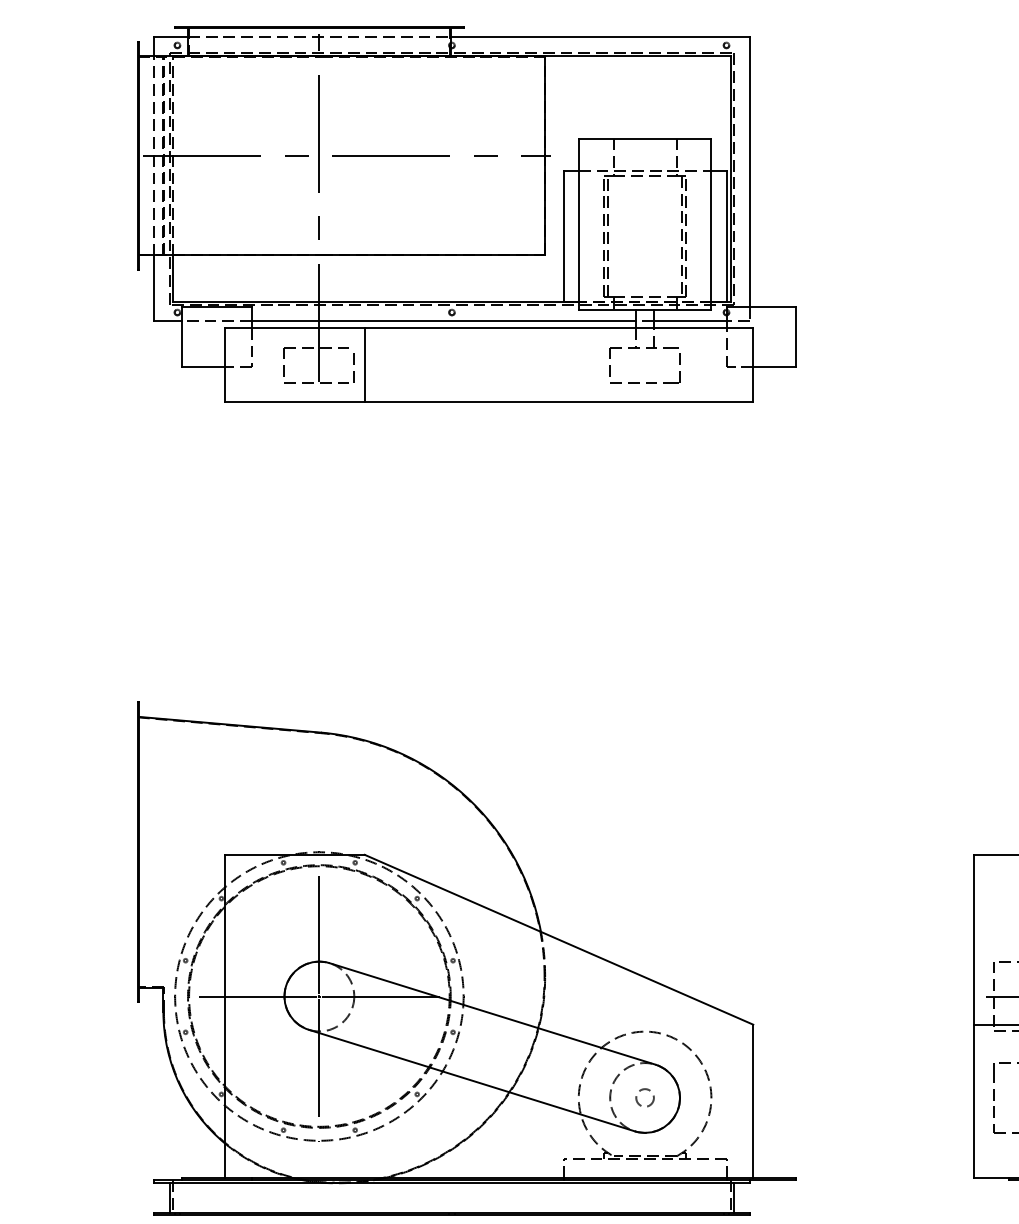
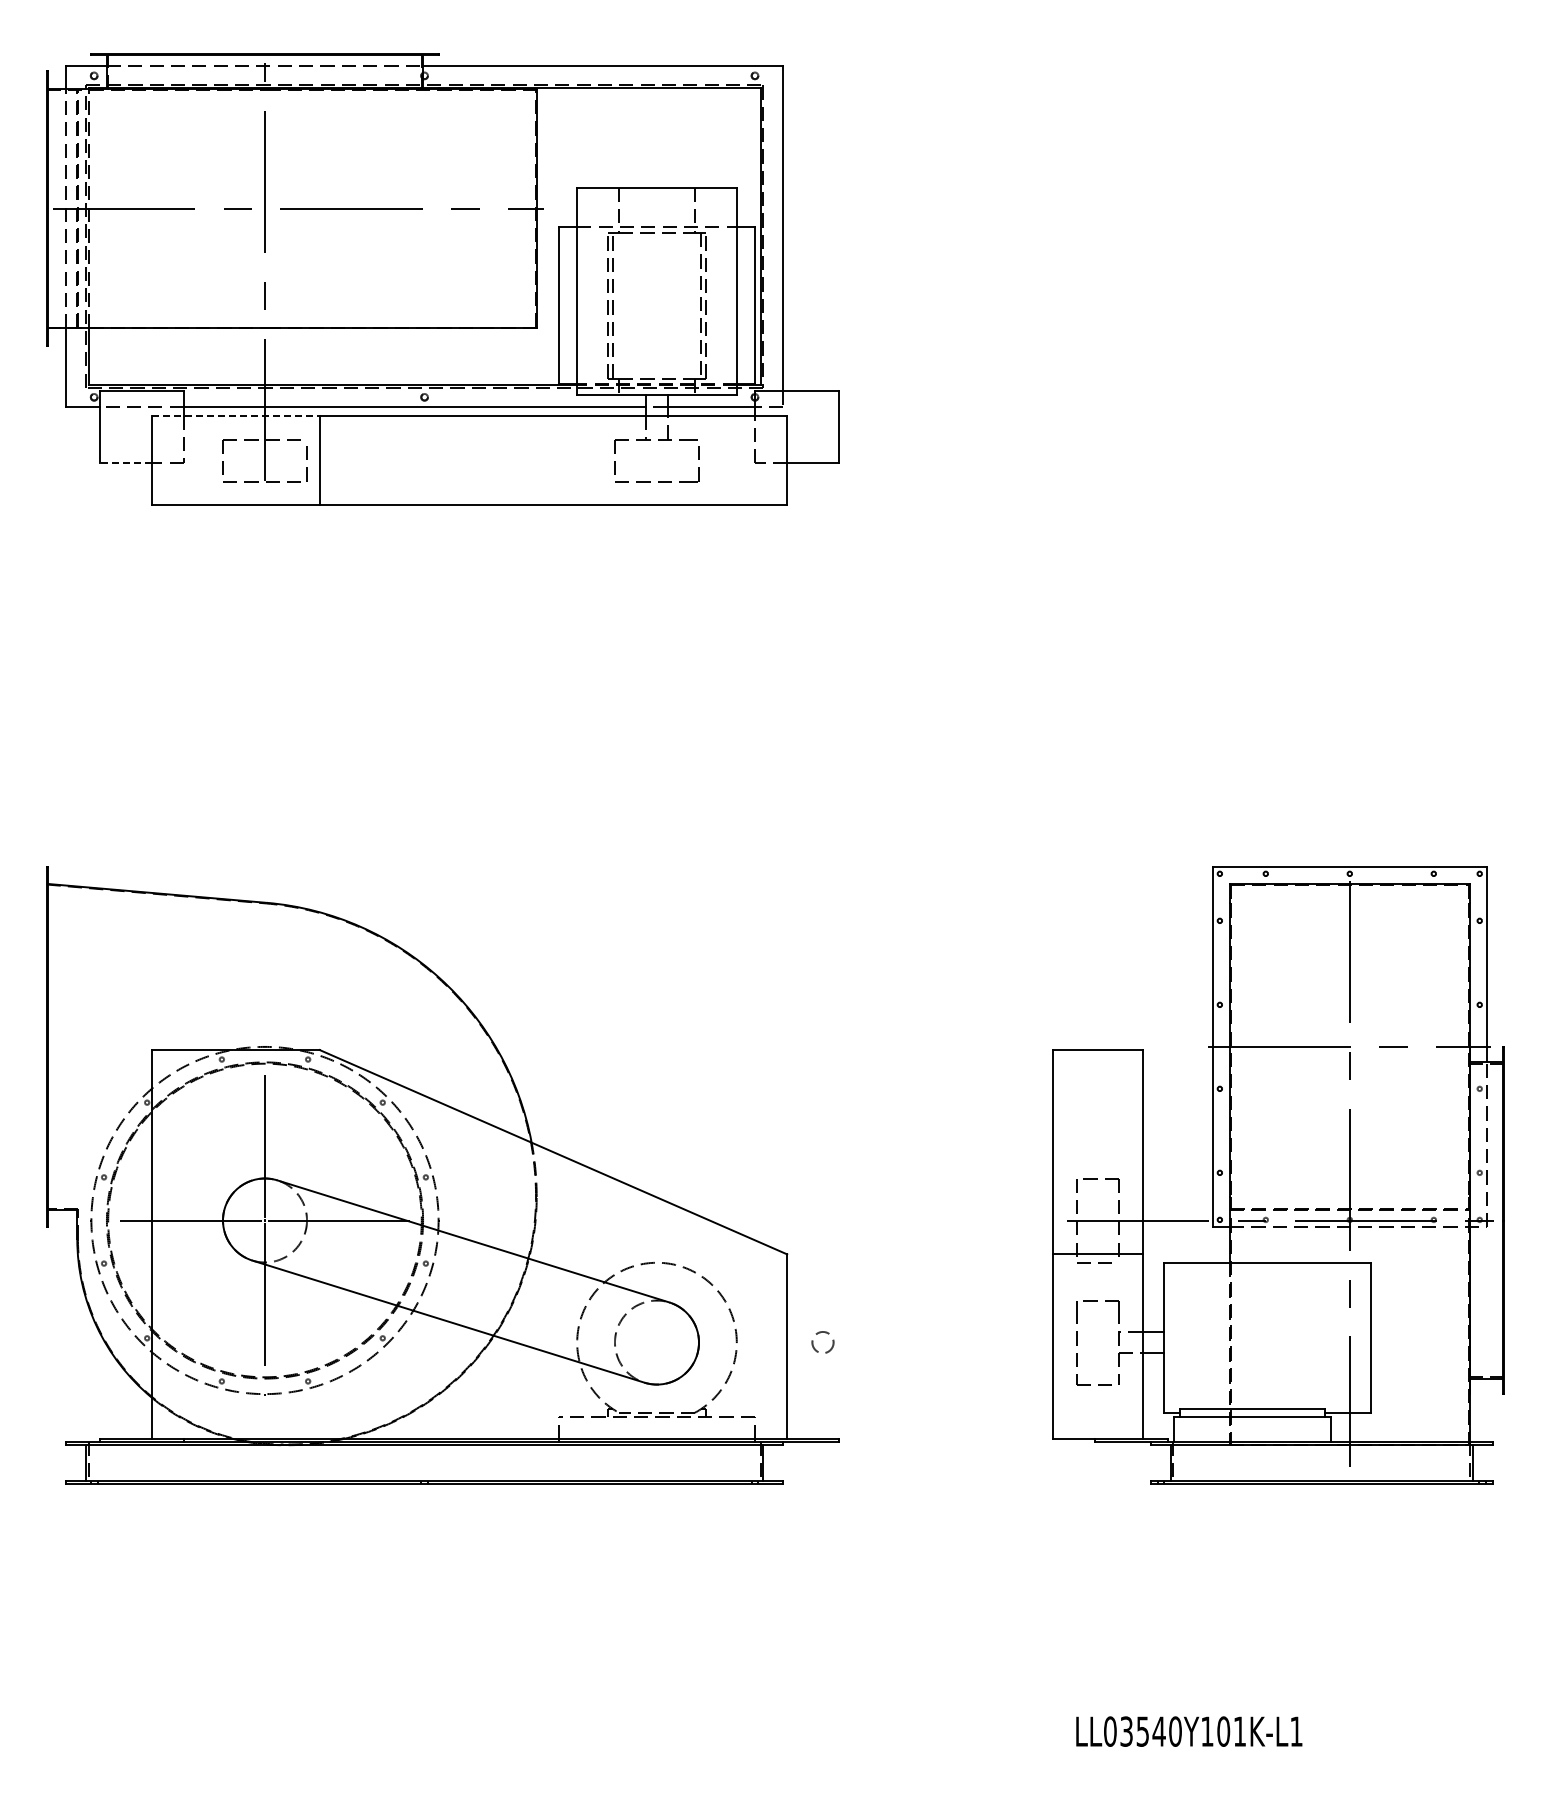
line: (294, 327) -> (235, 415), solid -> dashed
line: (203, 367) -> (125, 463), solid -> dashed
circle: (644, 1097) -> (822, 1342), moved

